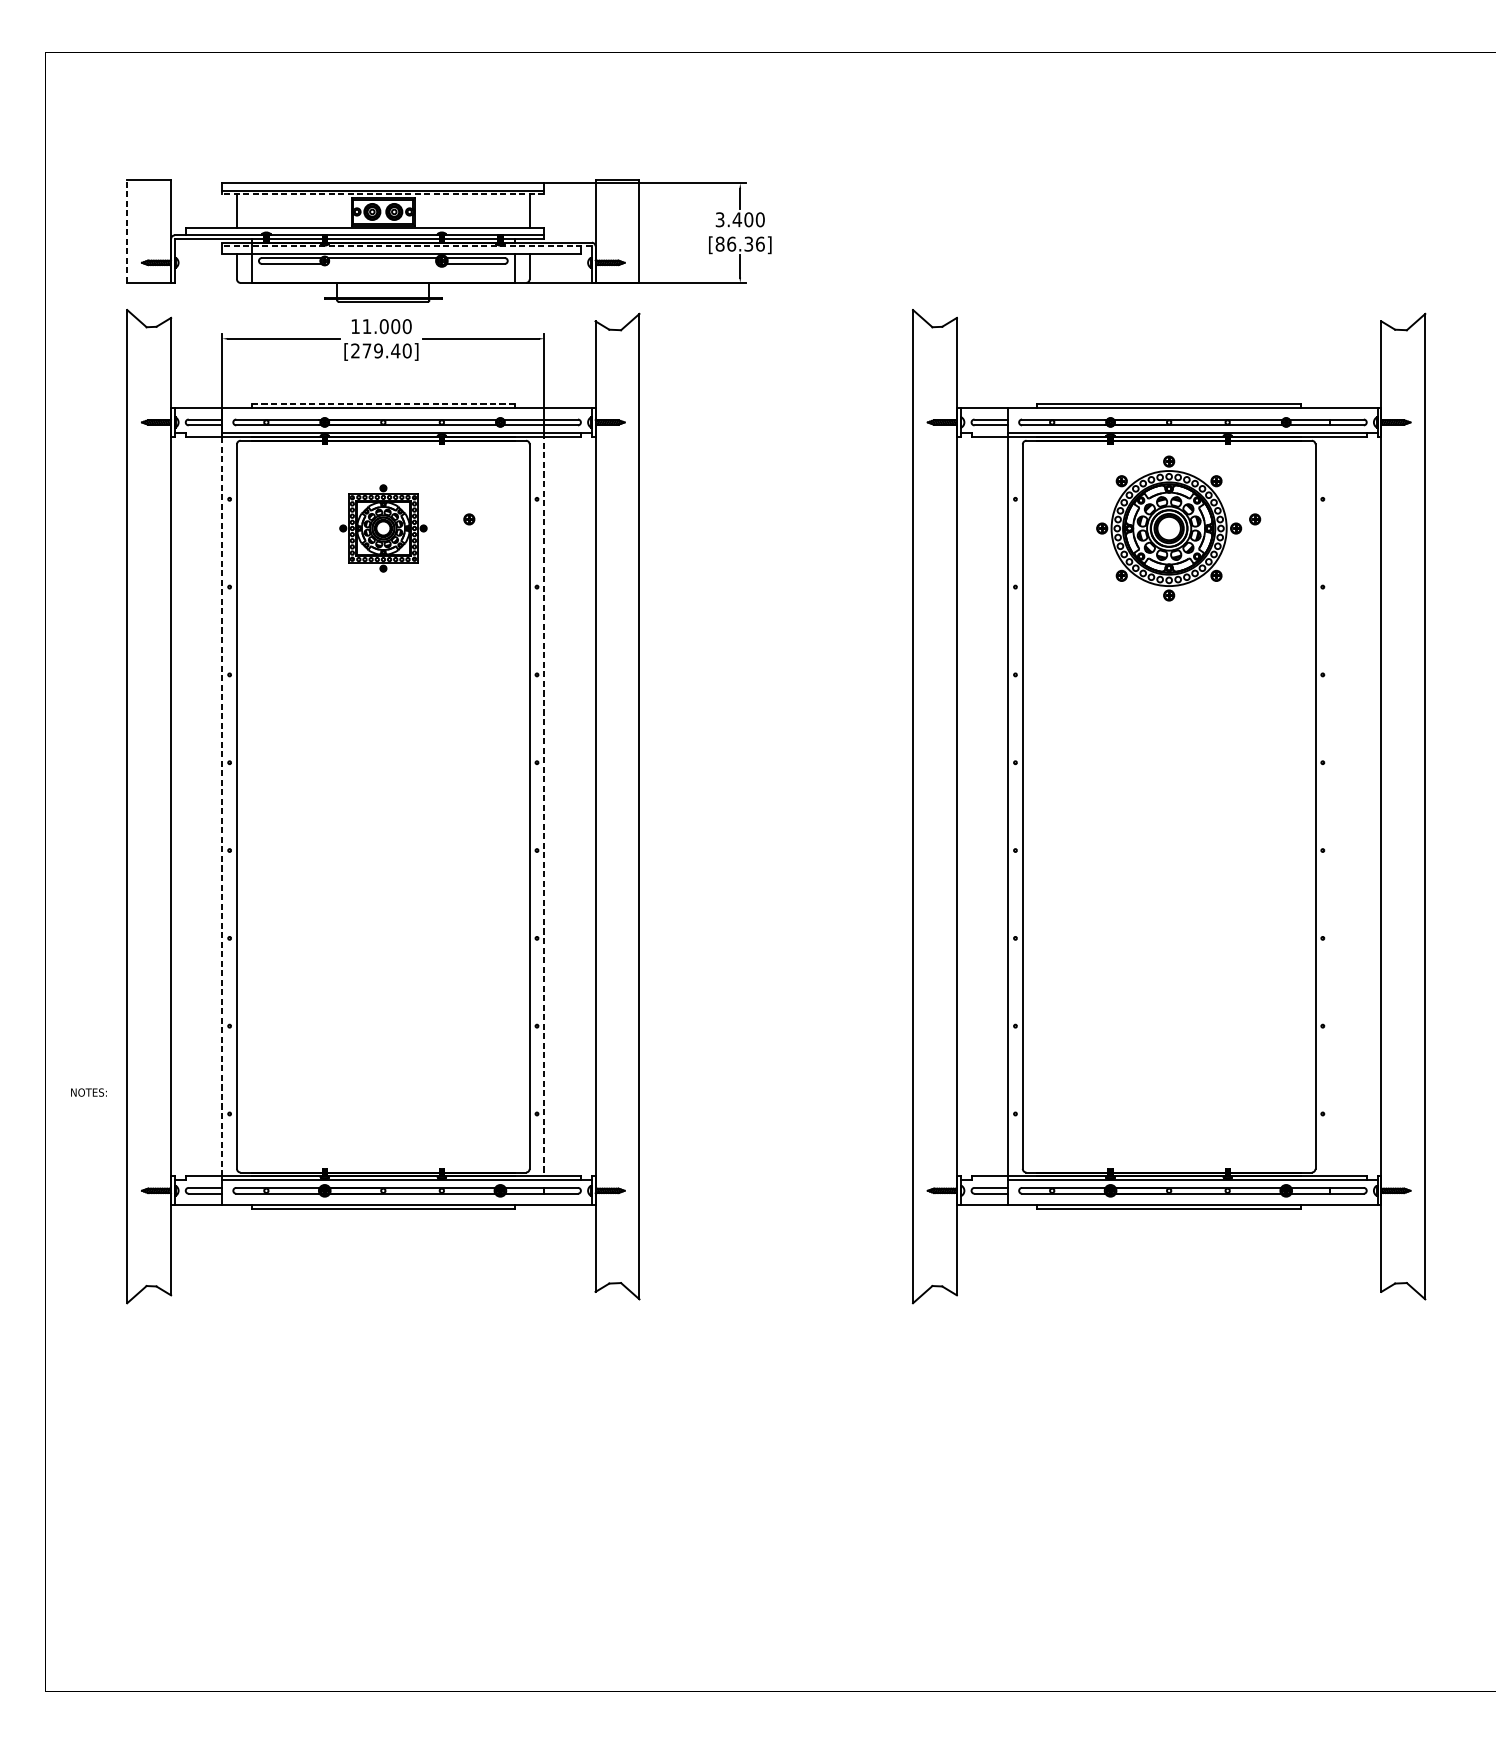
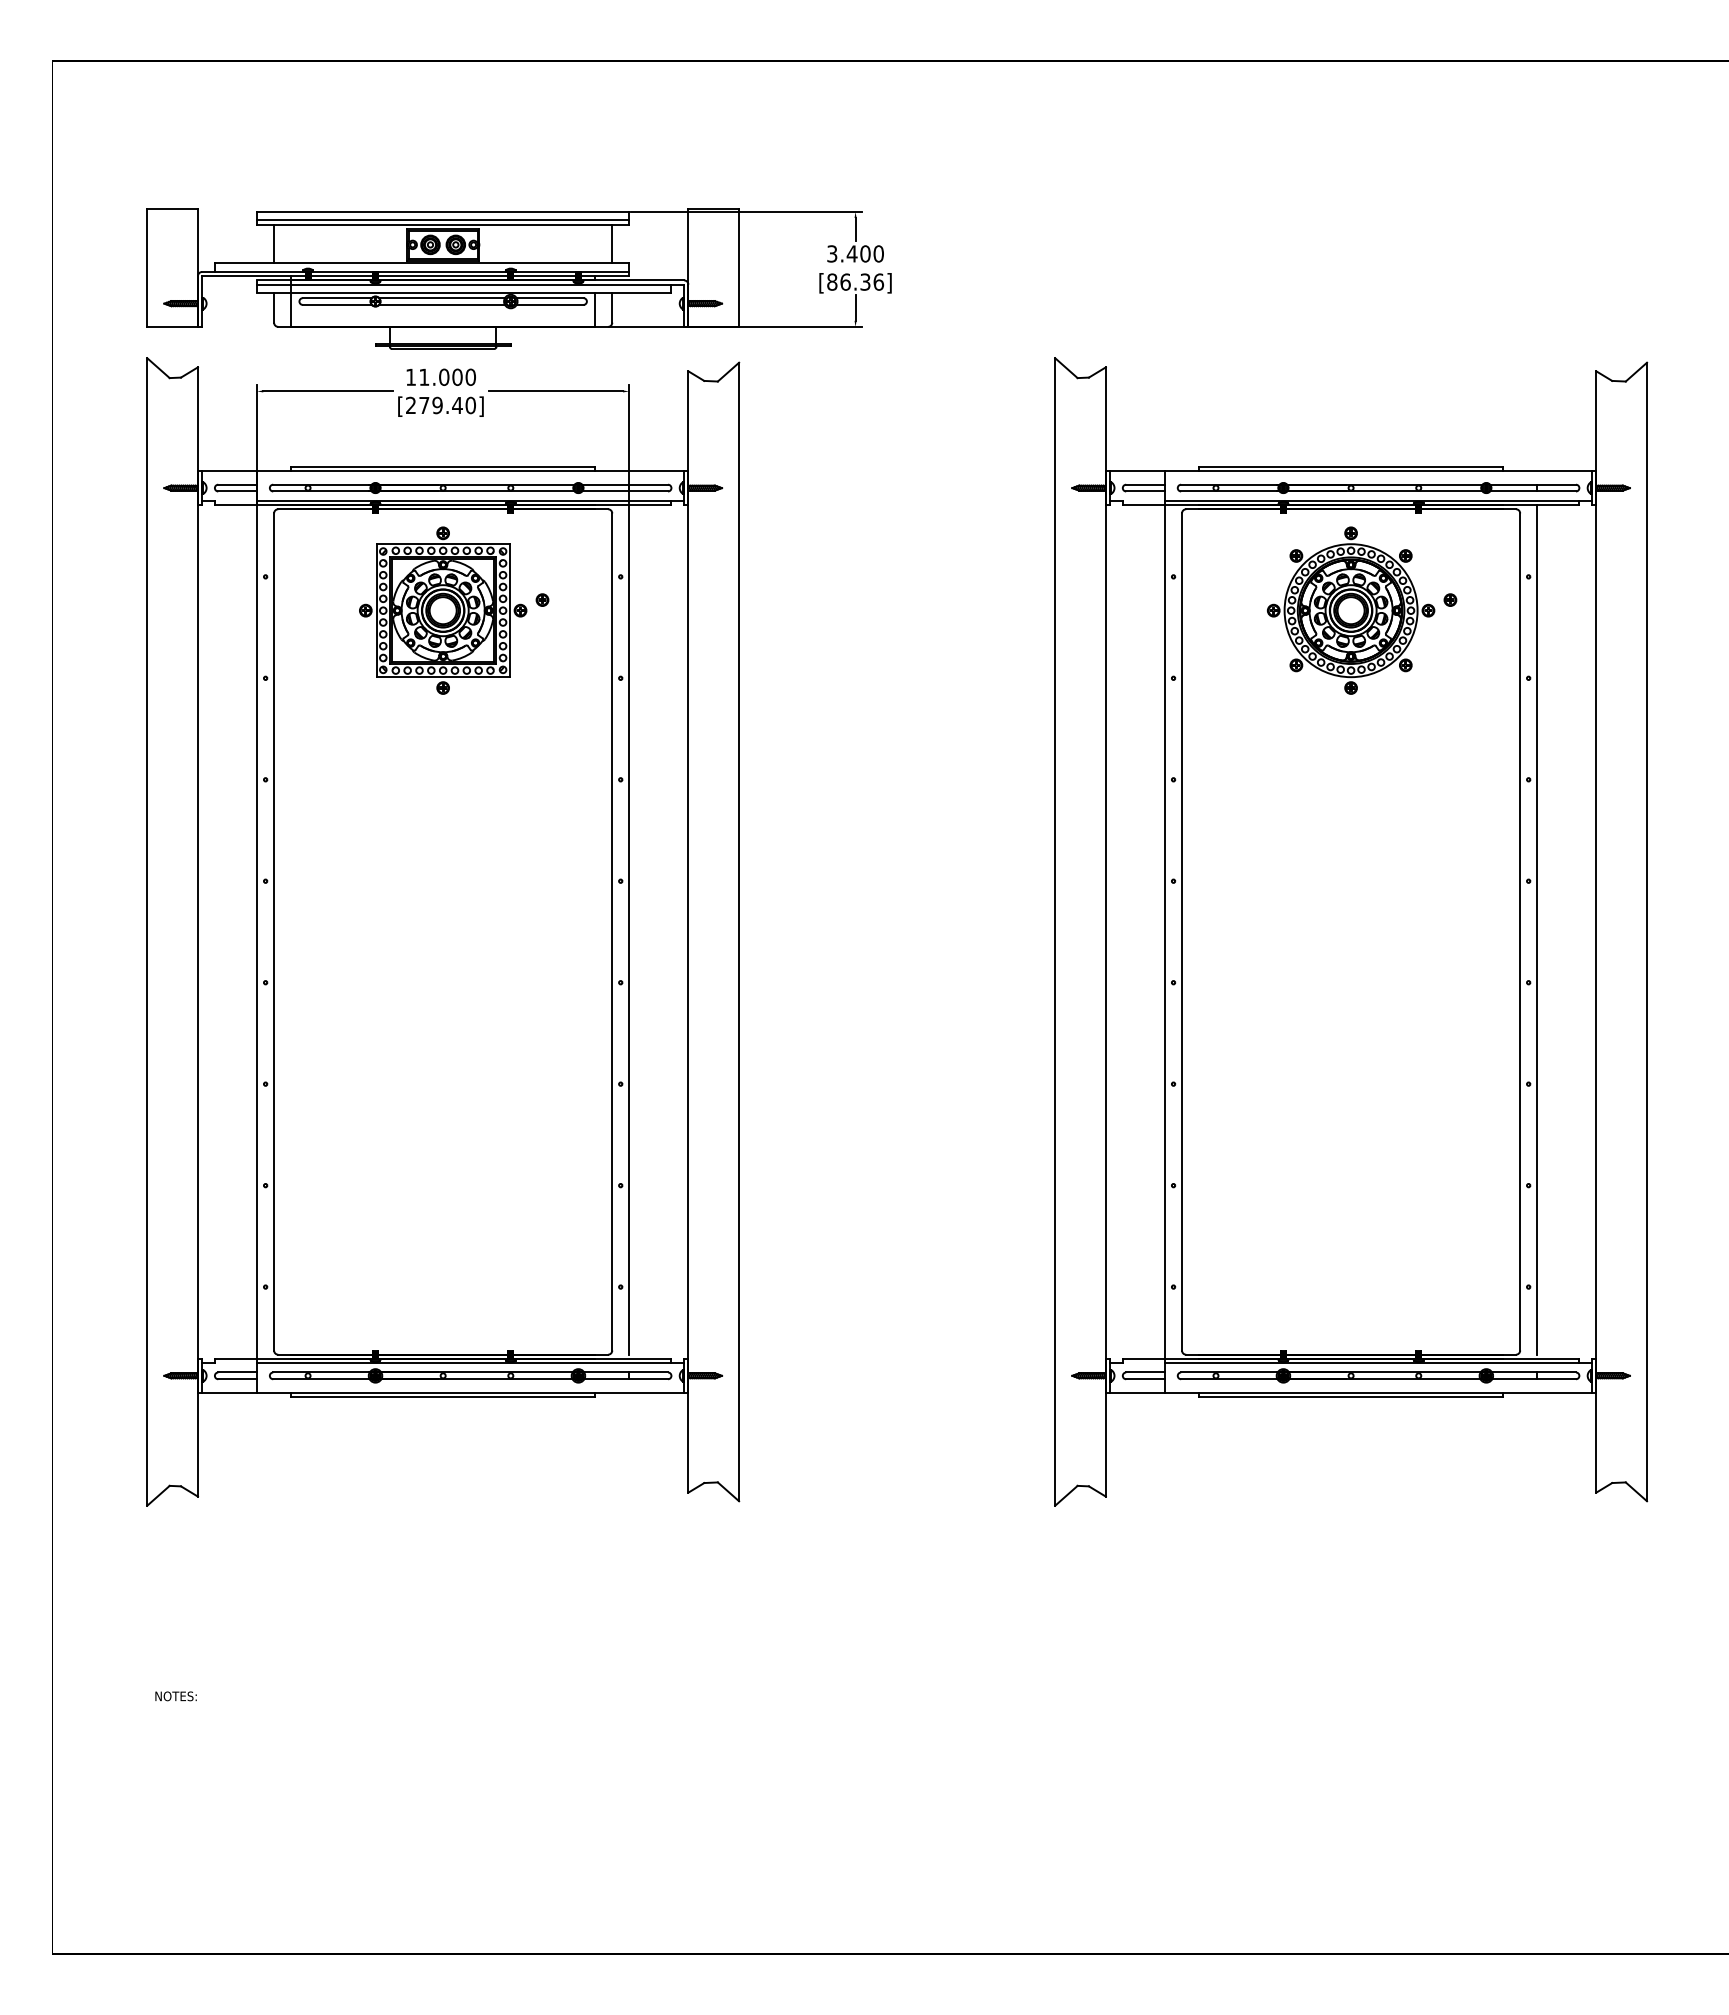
line: (382, 194) -> (442, 224), dashed -> solid
line: (127, 231) -> (147, 267), dashed -> solid
line: (406, 246) -> (470, 284), dashed -> solid
line: (381, 263) -> (441, 304), added
line: (382, 403) -> (442, 466), dashed -> solid
part: (383, 528) -> (443, 610), size x1.67
line: (544, 804) -> (629, 929), dashed -> solid
line: (1330, 804) -> (1537, 929), added
line: (222, 806) -> (257, 931), dashed -> solid
text: (88, 1092) -> (175, 1696), moved

